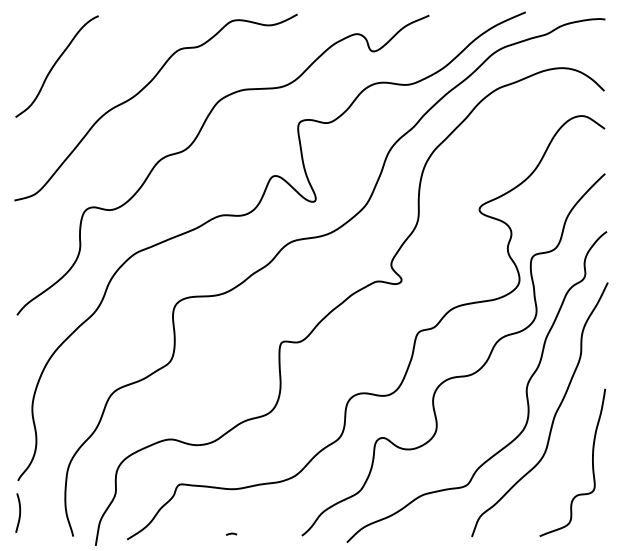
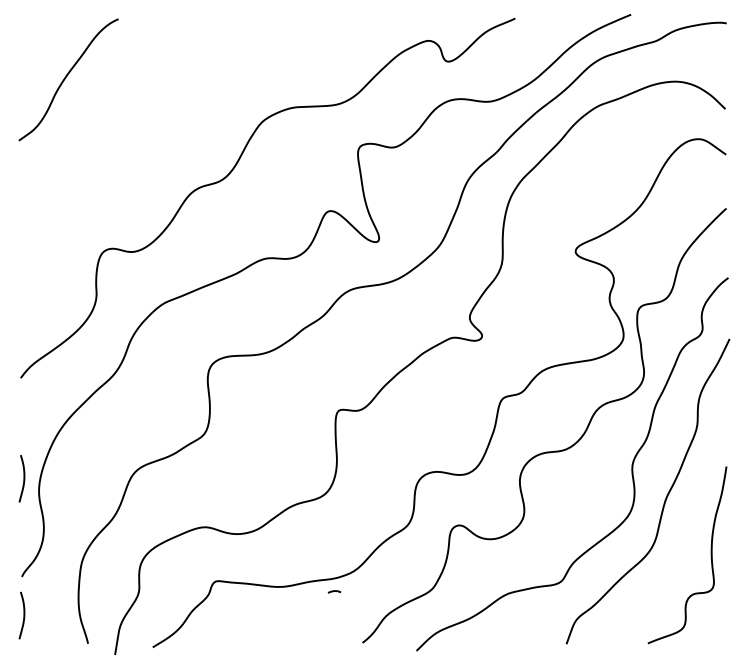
curve: (140, 92) -> (168, 110), removed
curve: (19, 398) -> (23, 478), added
line: (231, 533) -> (334, 590), moved

